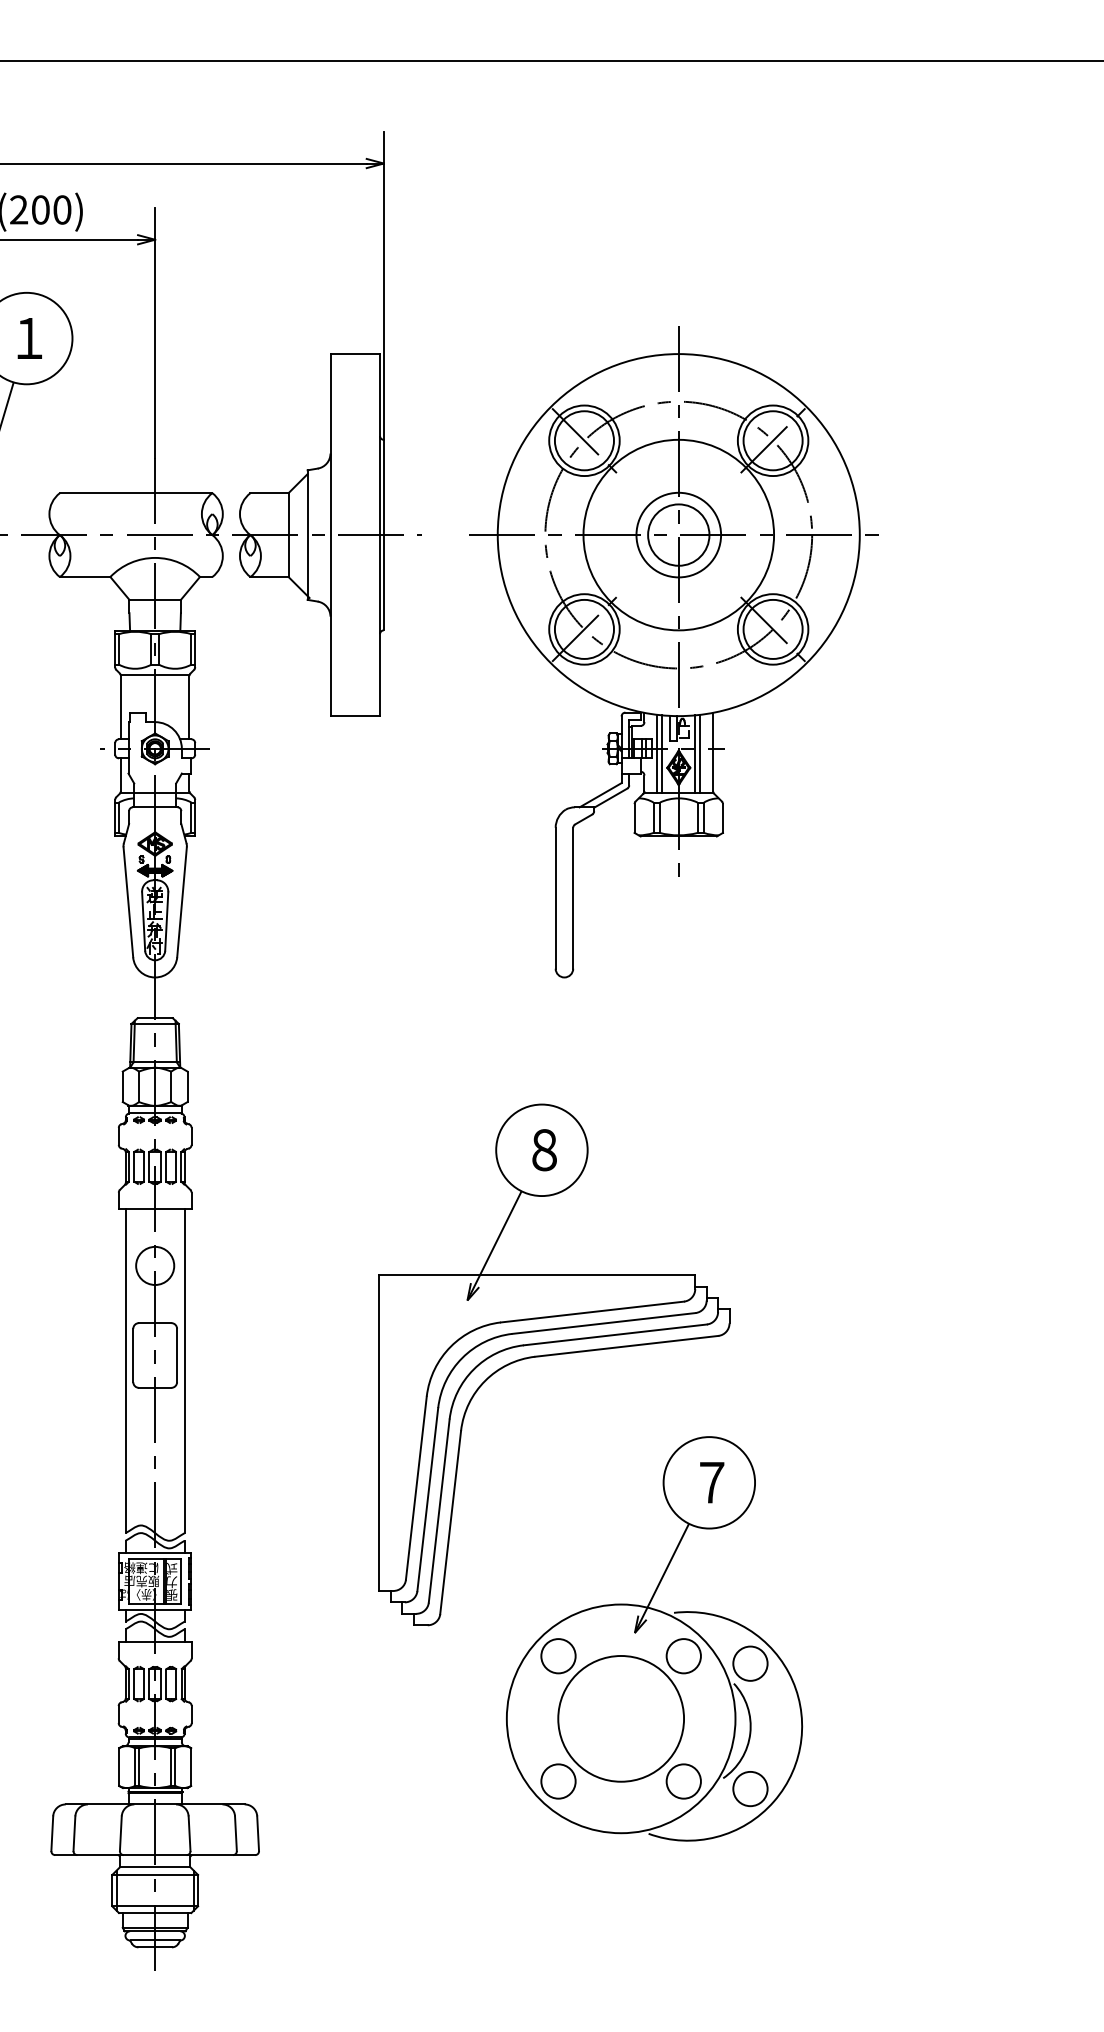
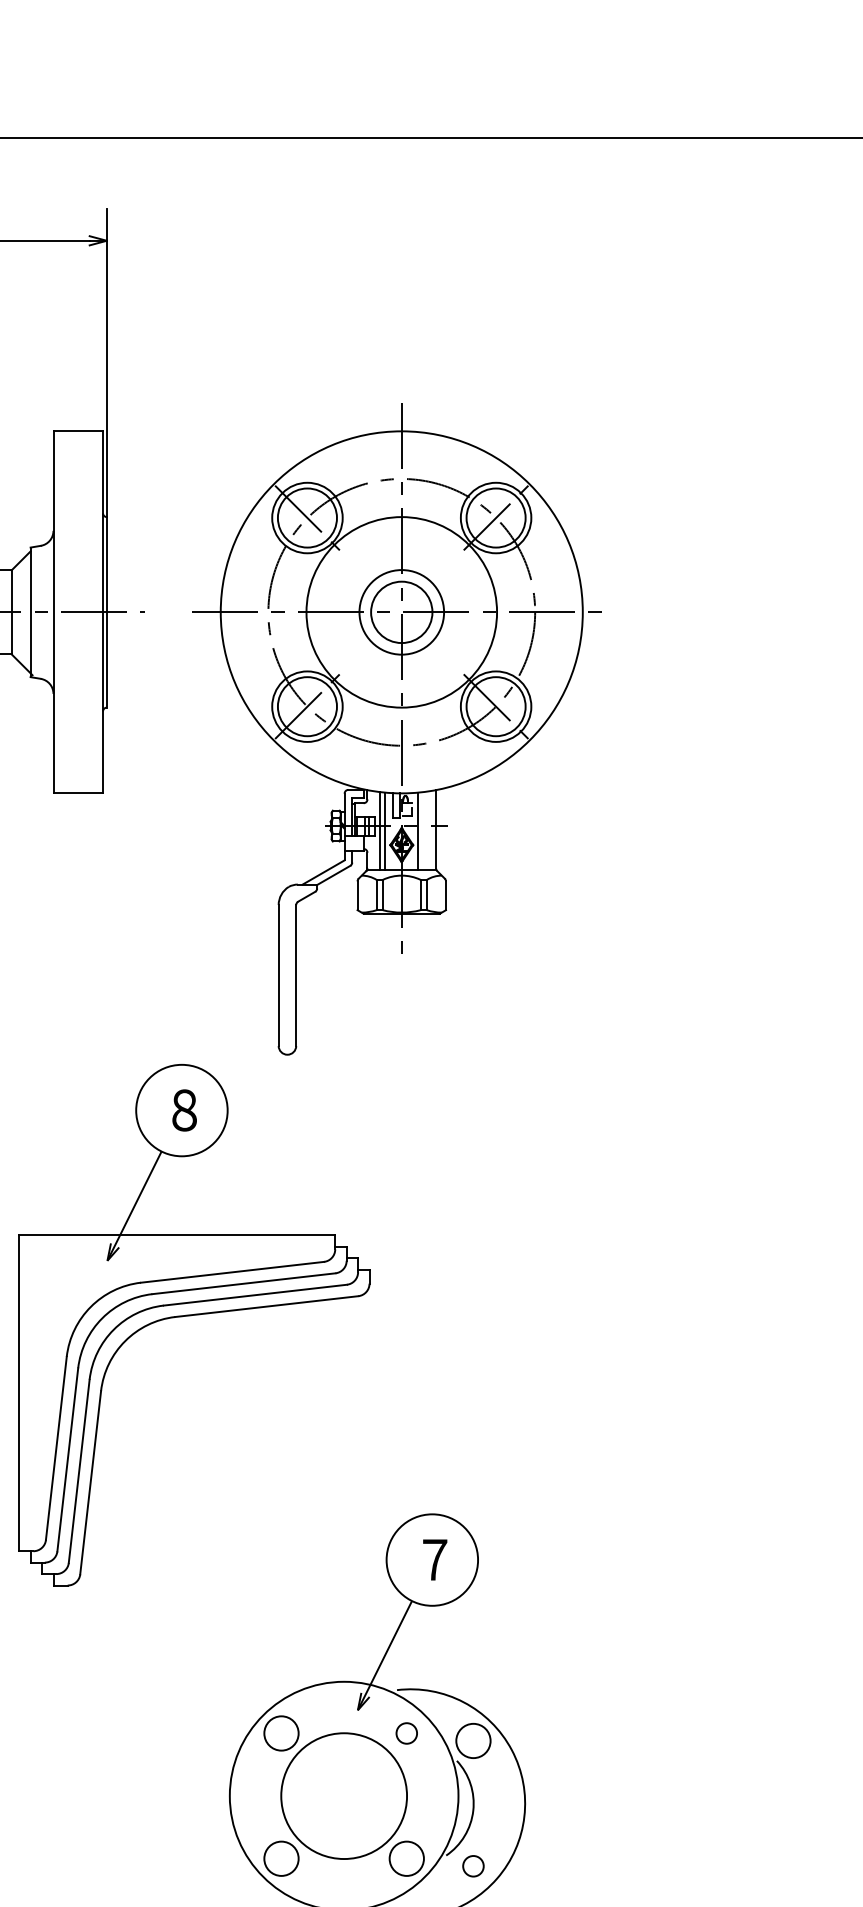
line: (700, 753) -> (423, 830), removed
part: (554, 1355) -> (194, 1315), moved
circle: (683, 1656) -> (406, 1733), size x0.6
circle: (750, 1788) -> (473, 1865), size x0.6

